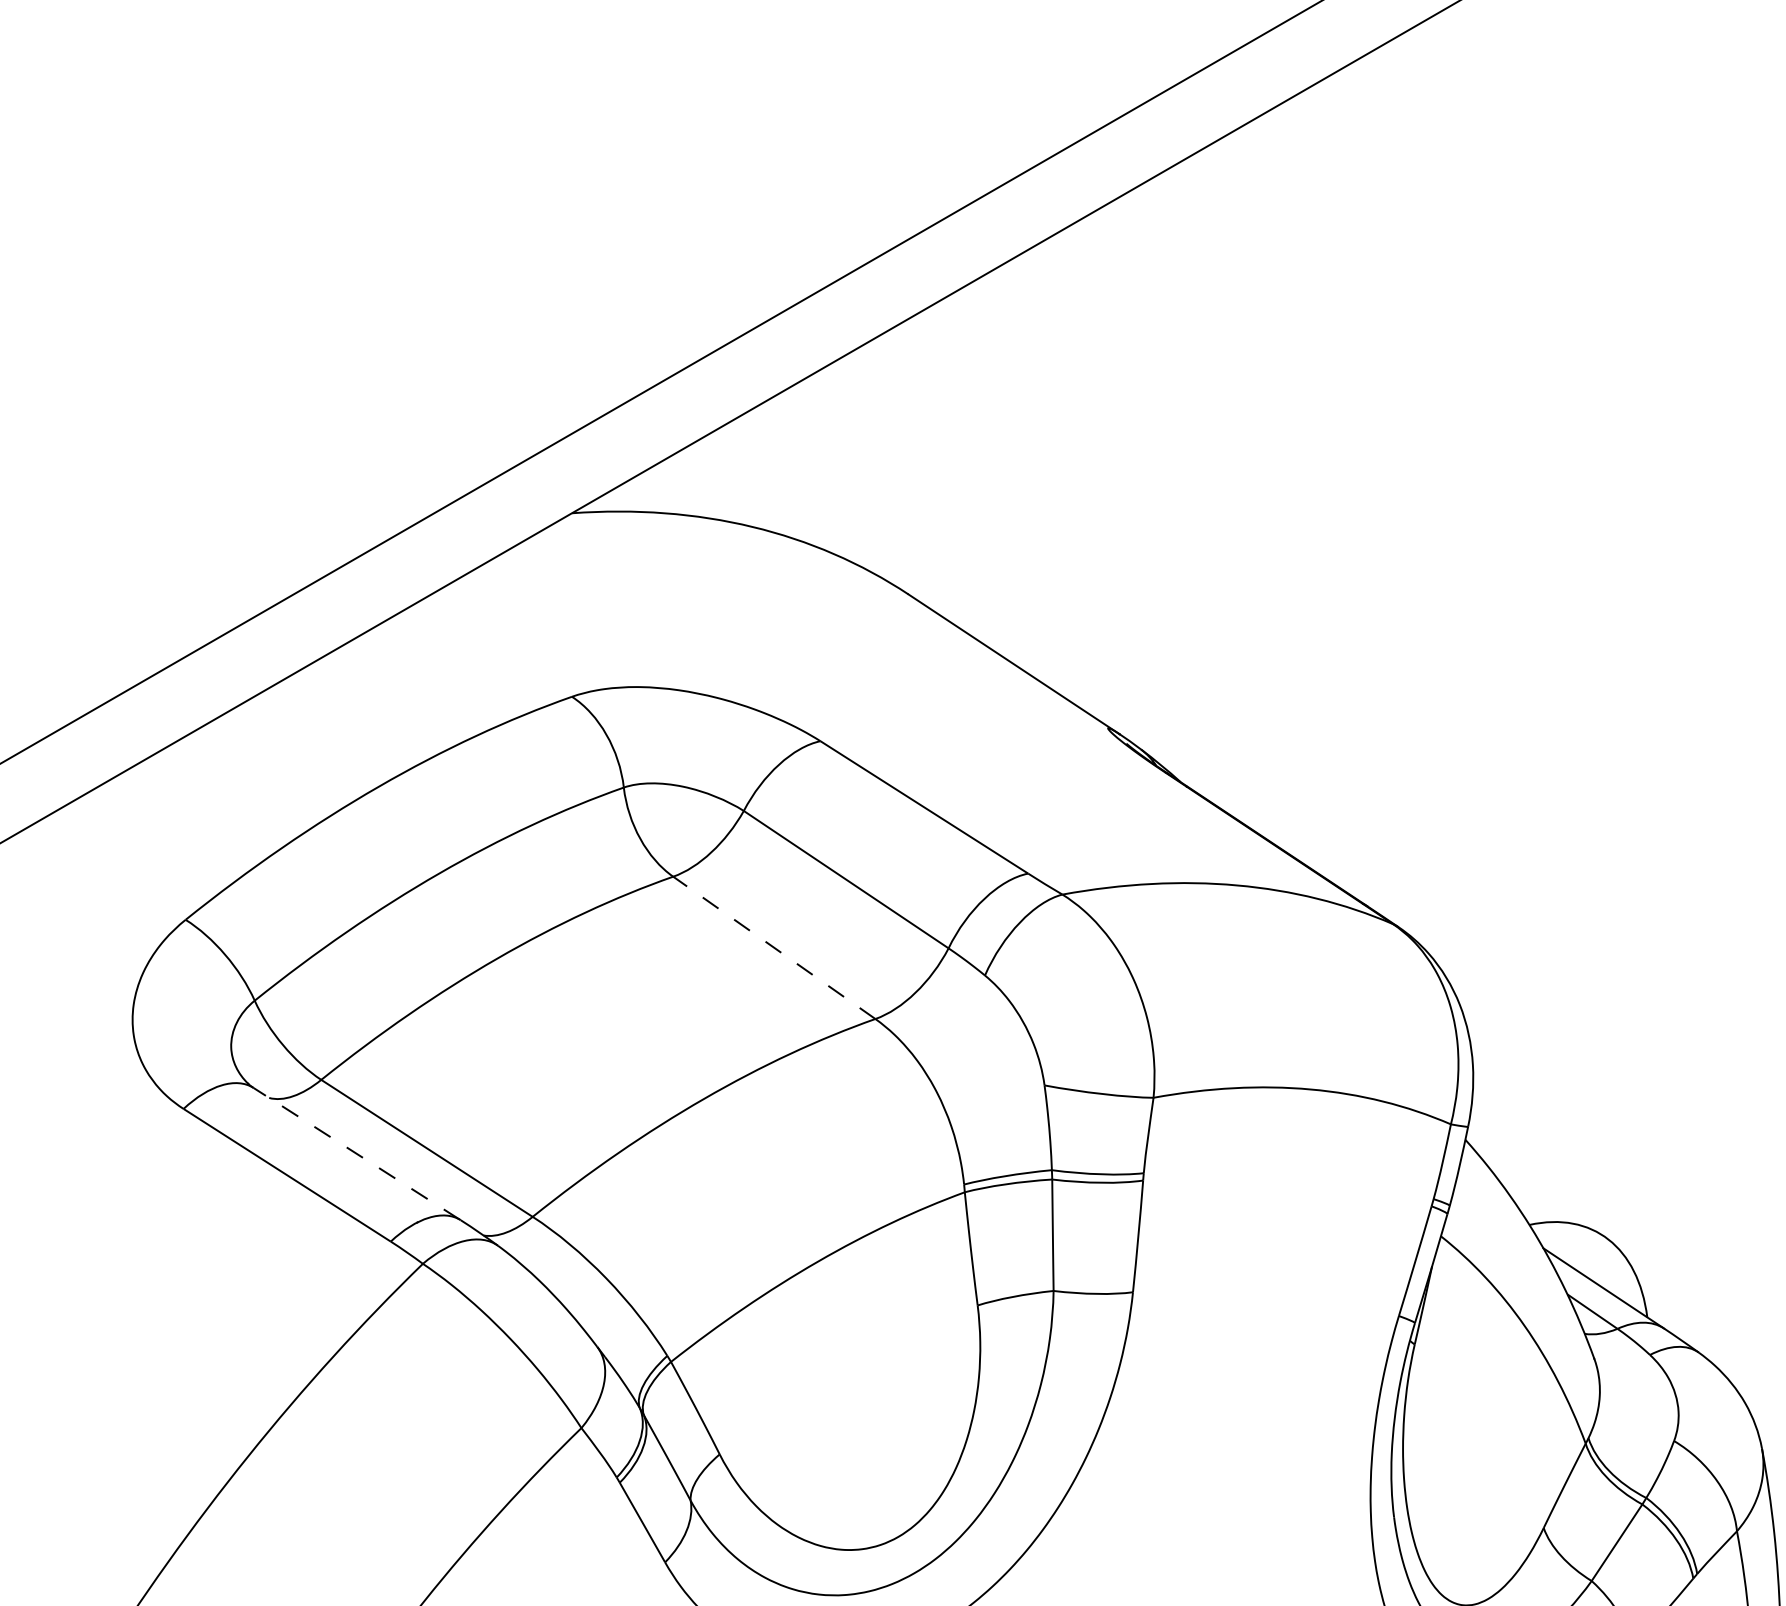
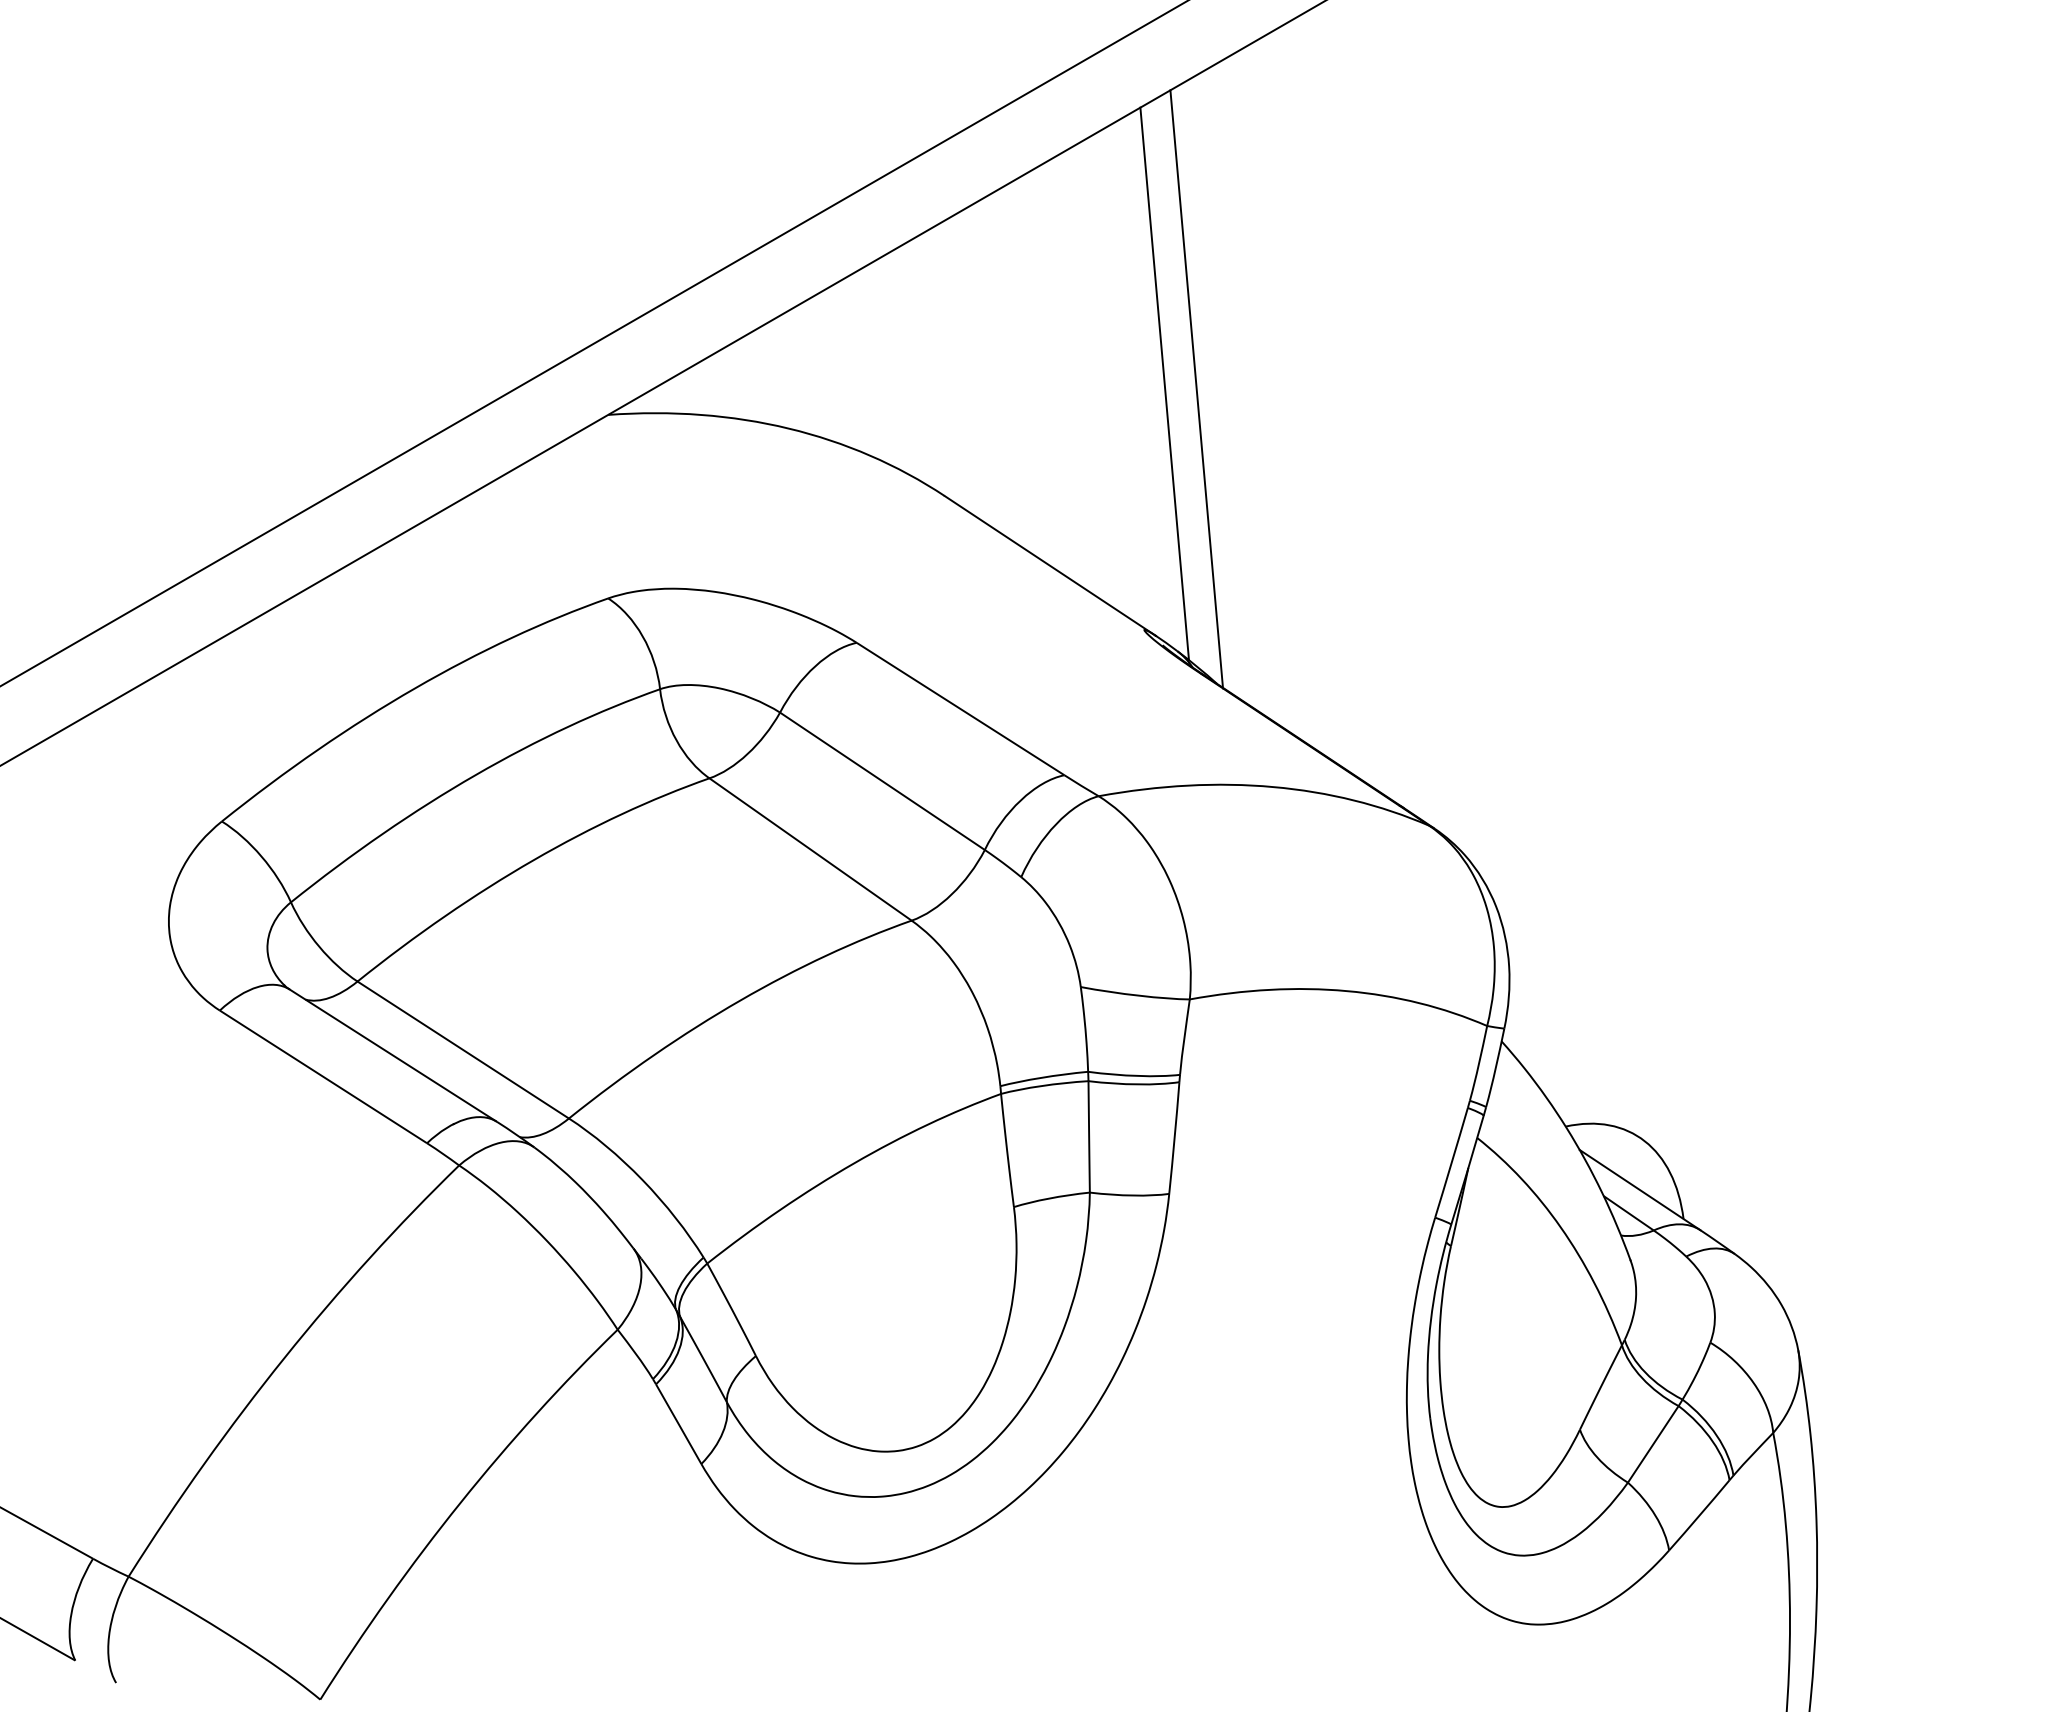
line: (1128, 481) -> (1164, 383), added
line: (1160, 486) -> (1196, 388), added
line: (774, 947) -> (810, 849), dashed -> solid
line: (356, 1153) -> (392, 1055), dashed -> solid

